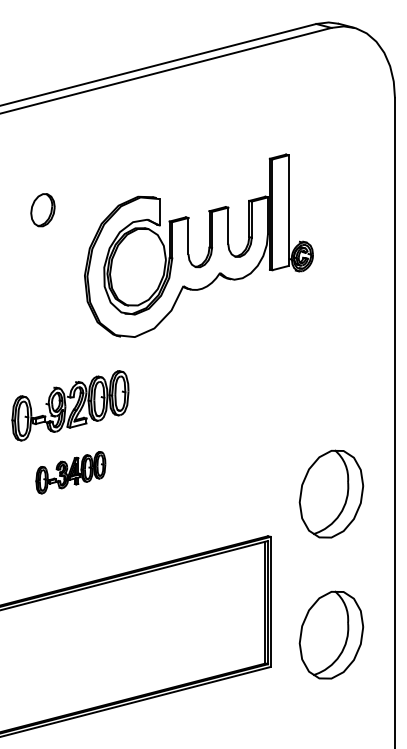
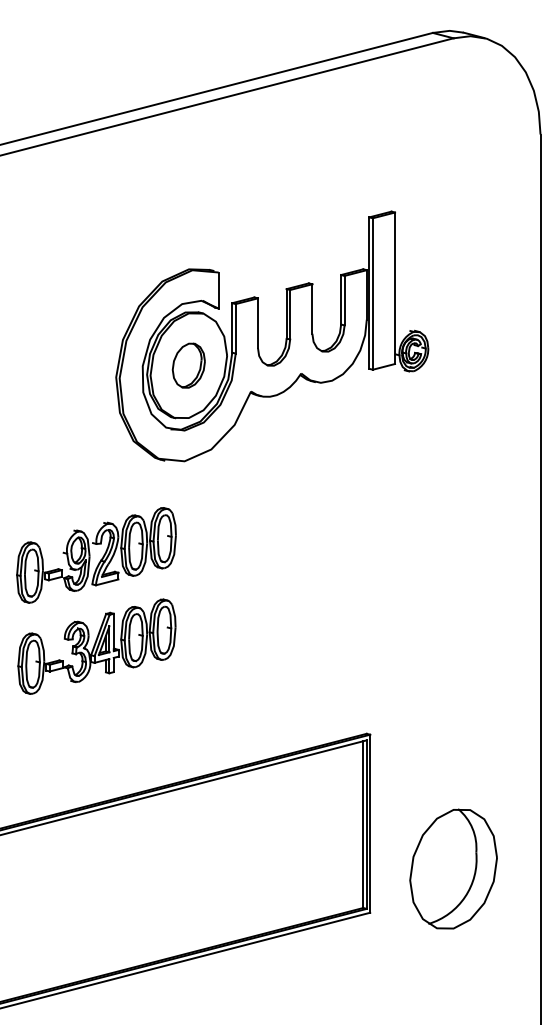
part: (42, 210) -> (188, 366), moved
part: (70, 472) -> (96, 646), size x1.67
part: (331, 493) -> (453, 675), removed

